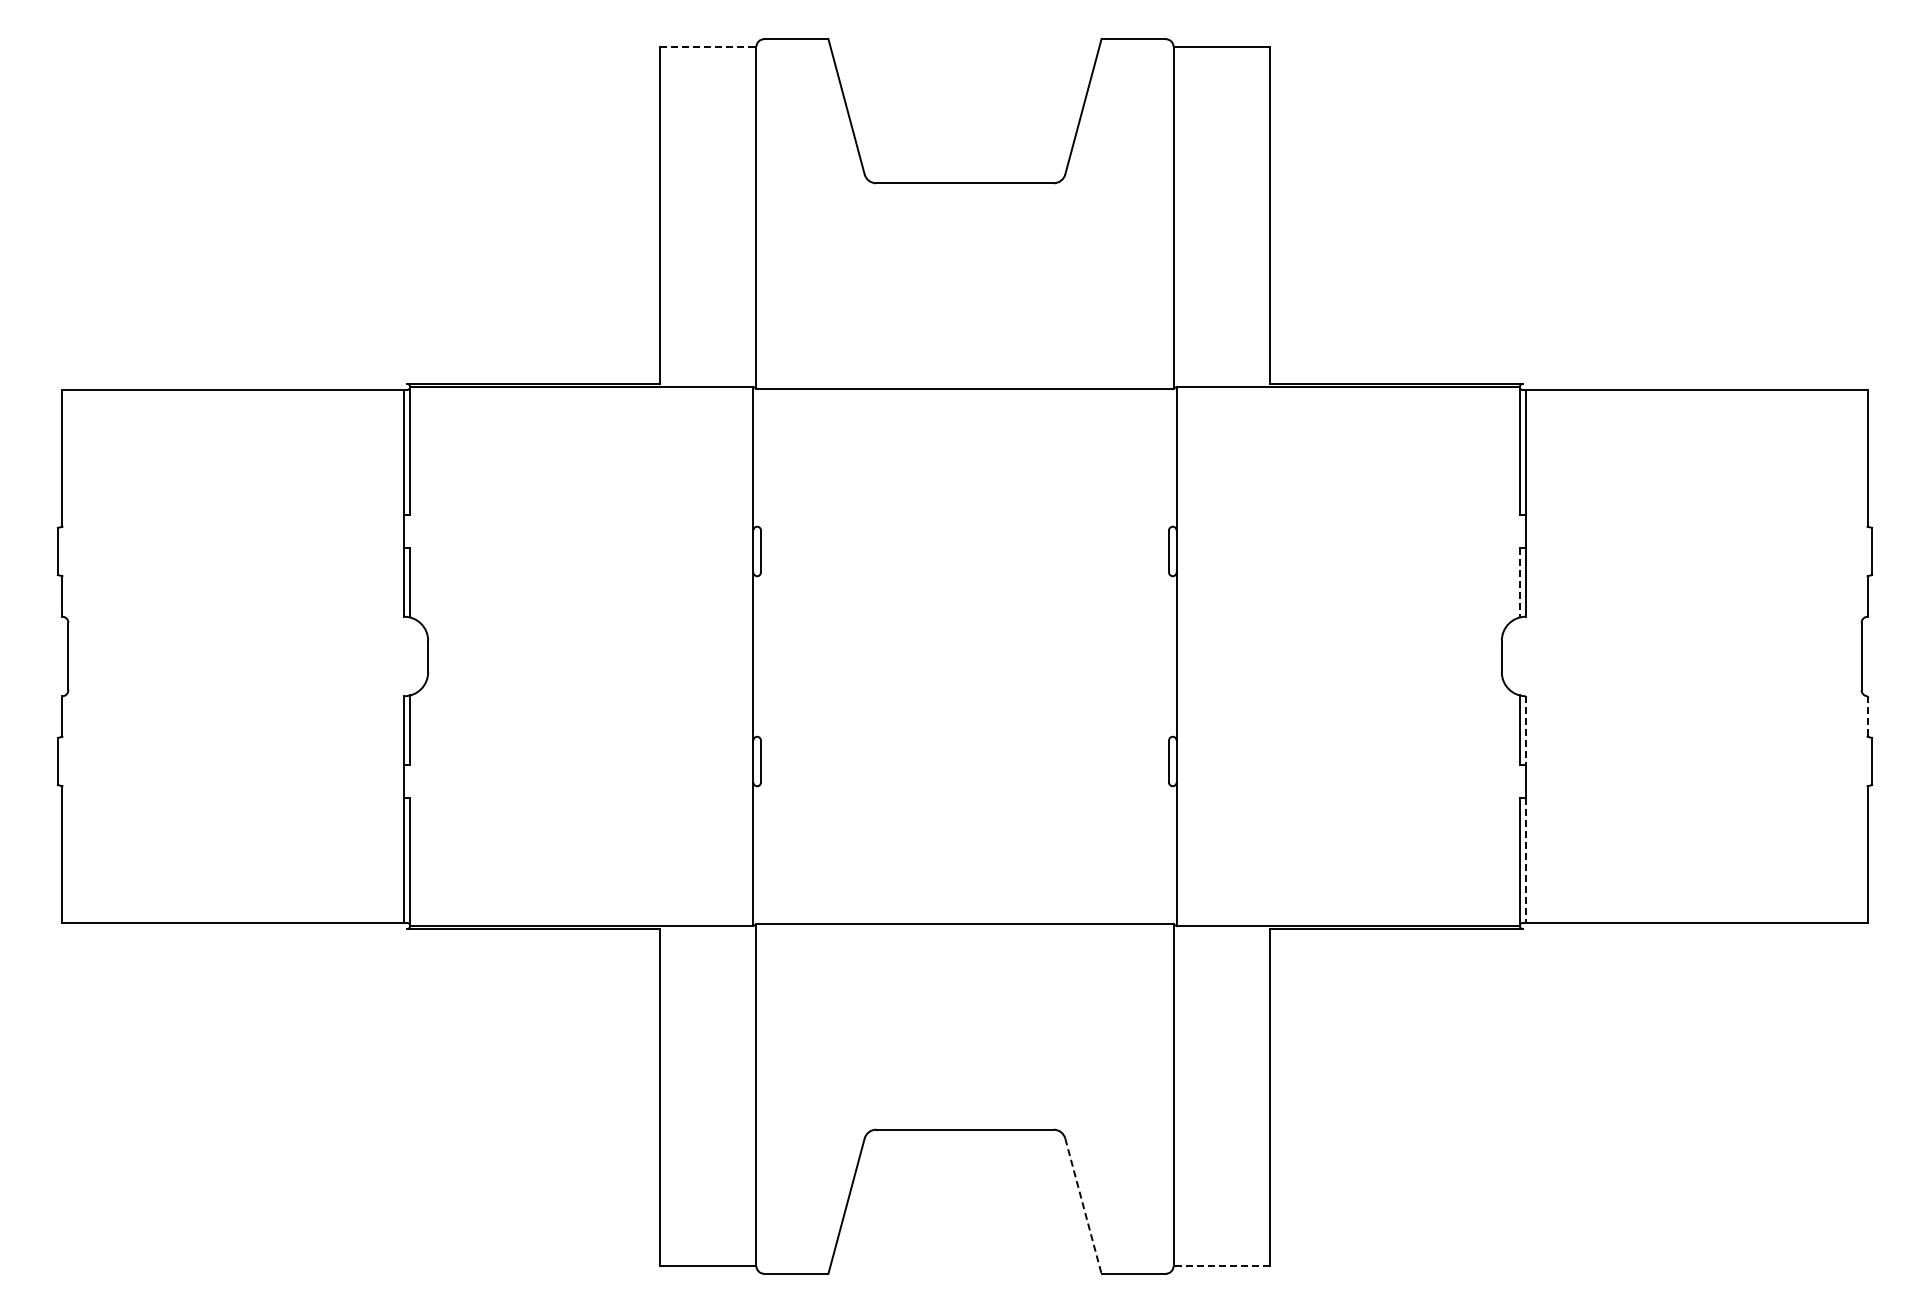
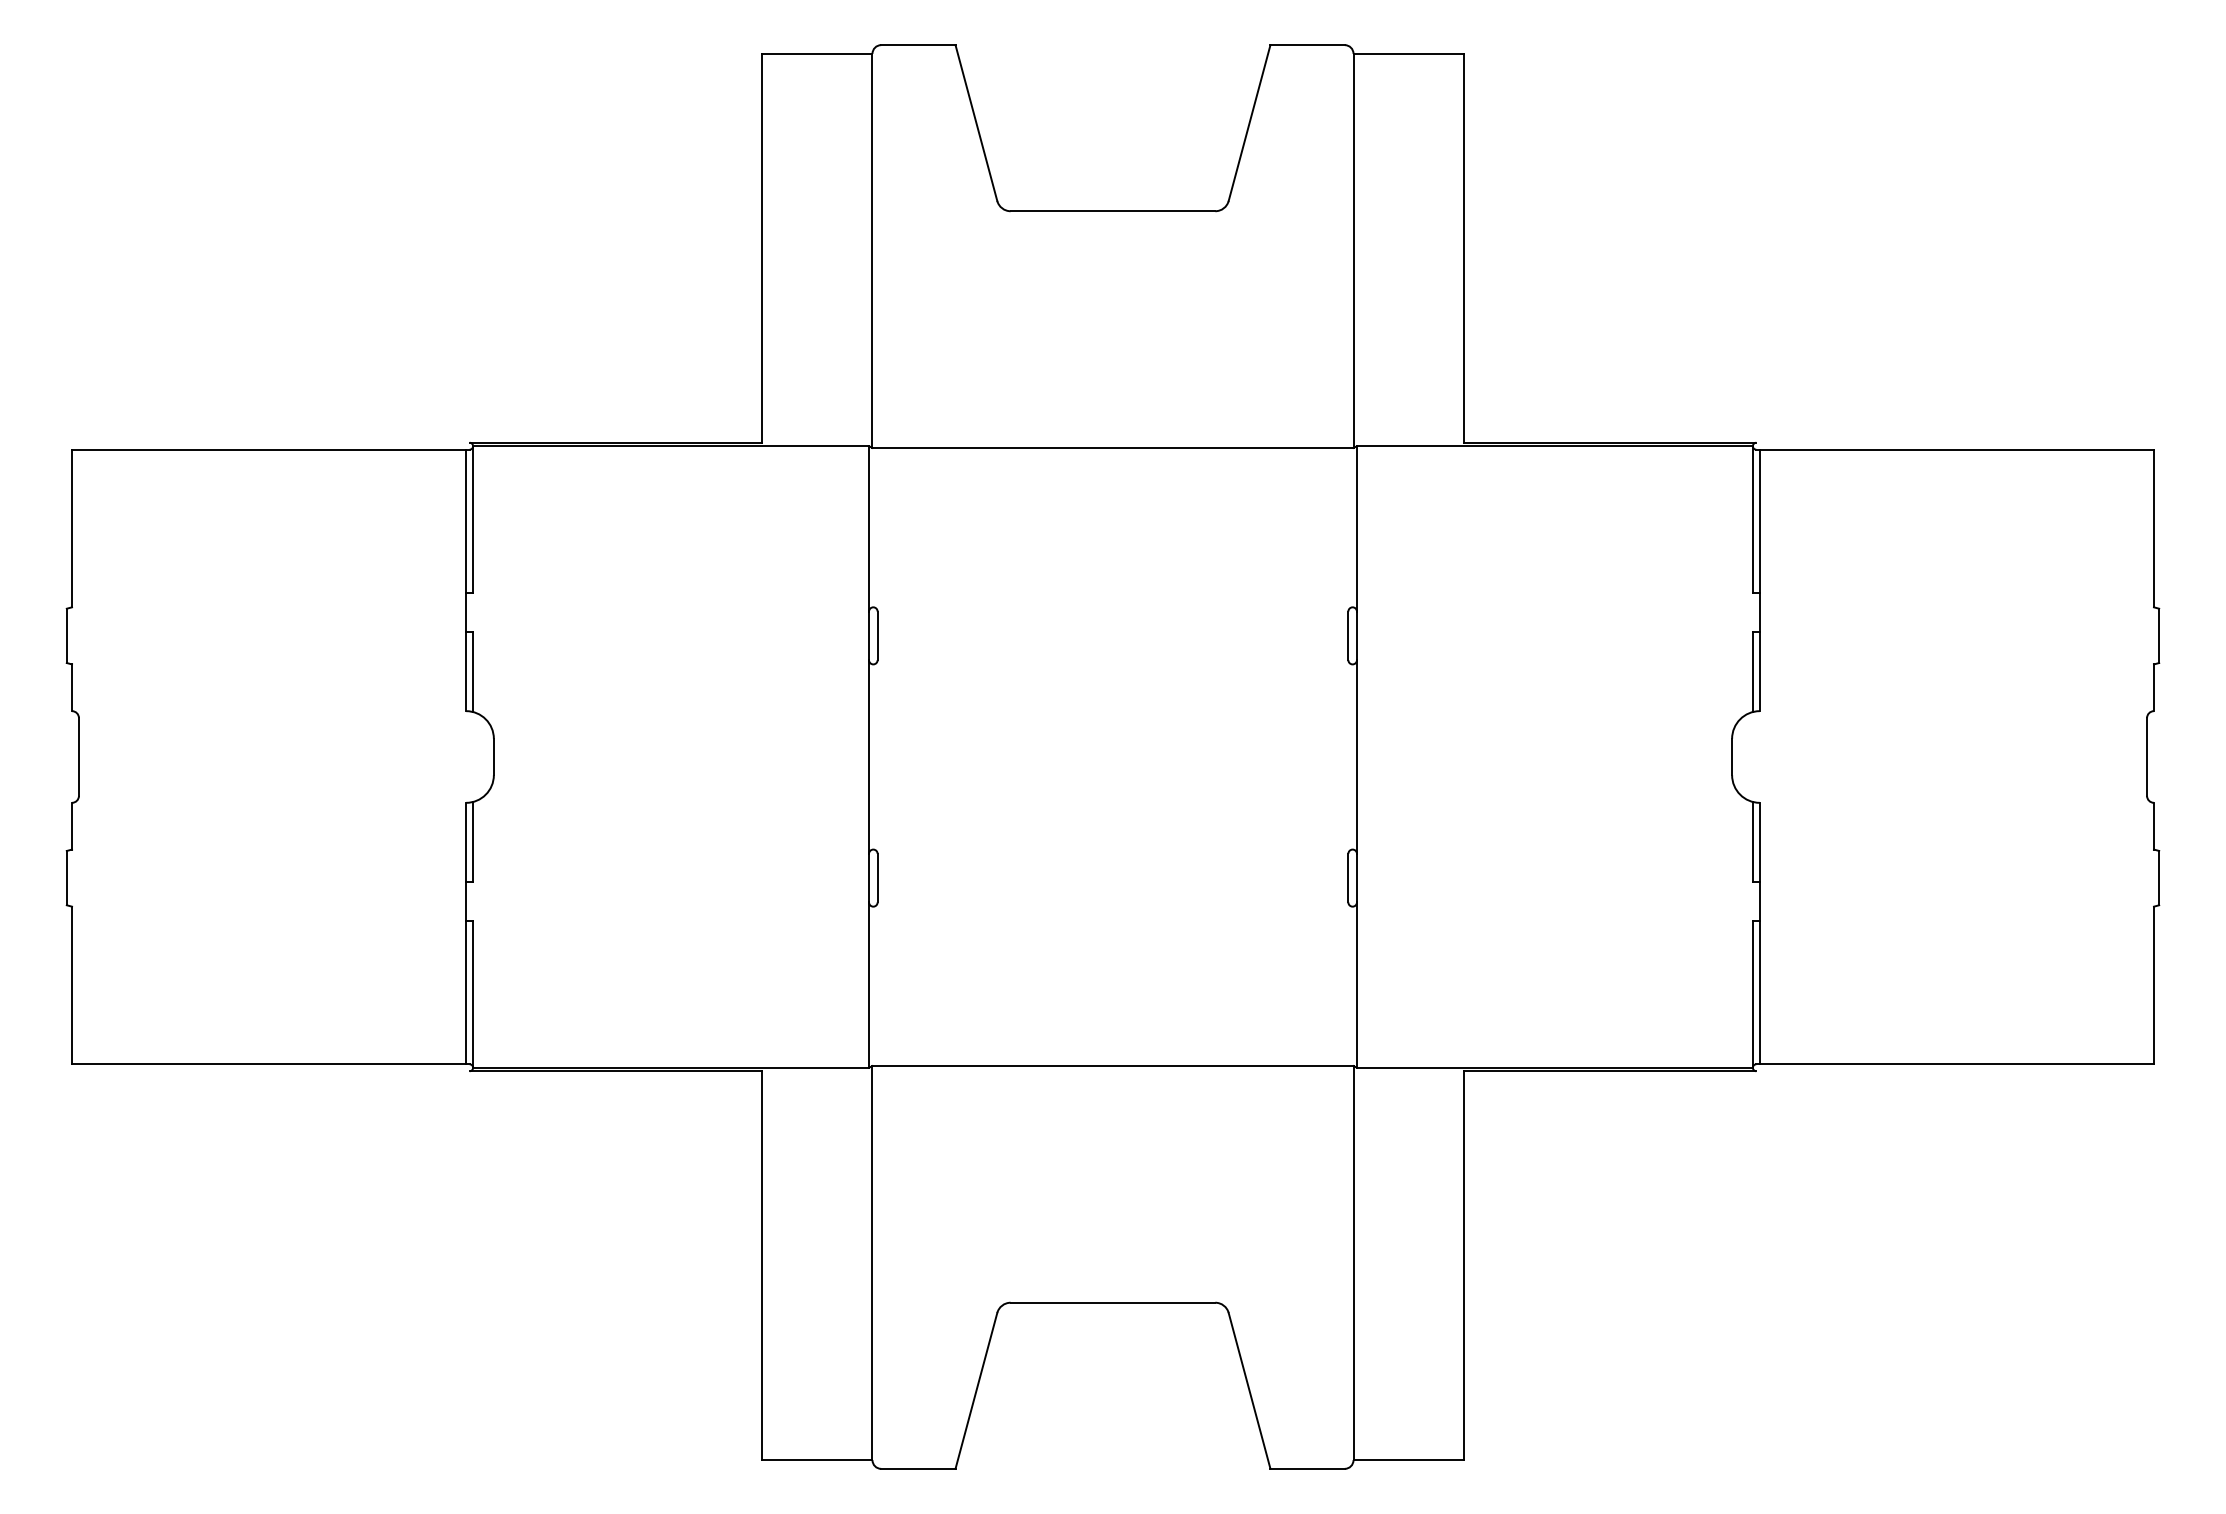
line: (708, 46) -> (817, 53), dashed -> solid
line: (1519, 582) -> (1752, 671), dashed -> solid
line: (1867, 717) -> (2153, 827), dashed -> solid
line: (1525, 730) -> (1759, 842), dashed -> solid
line: (1525, 861) -> (1759, 993), dashed -> solid
line: (1083, 1206) -> (1249, 1391), dashed -> solid
line: (1221, 1266) -> (1408, 1460), dashed -> solid

